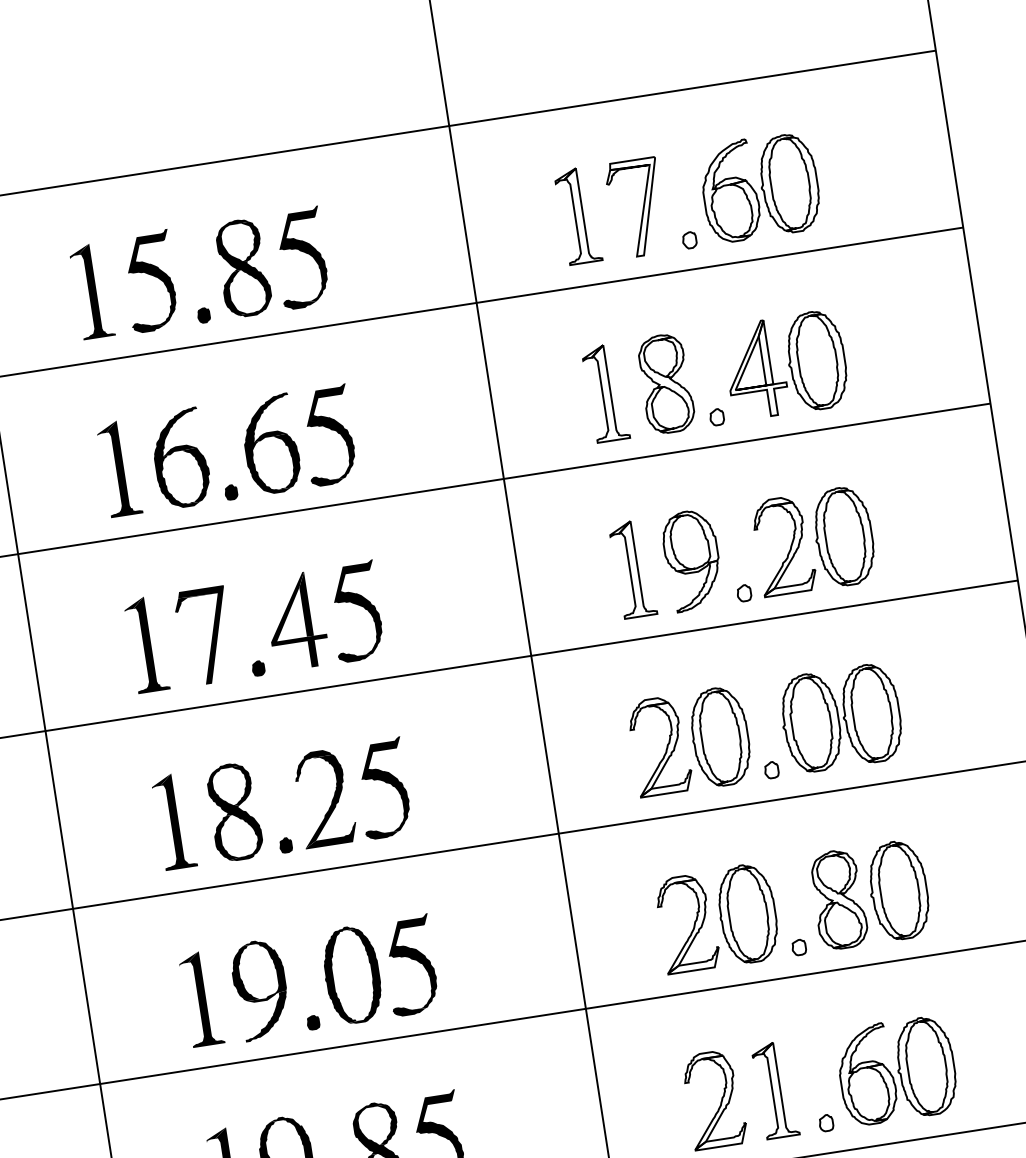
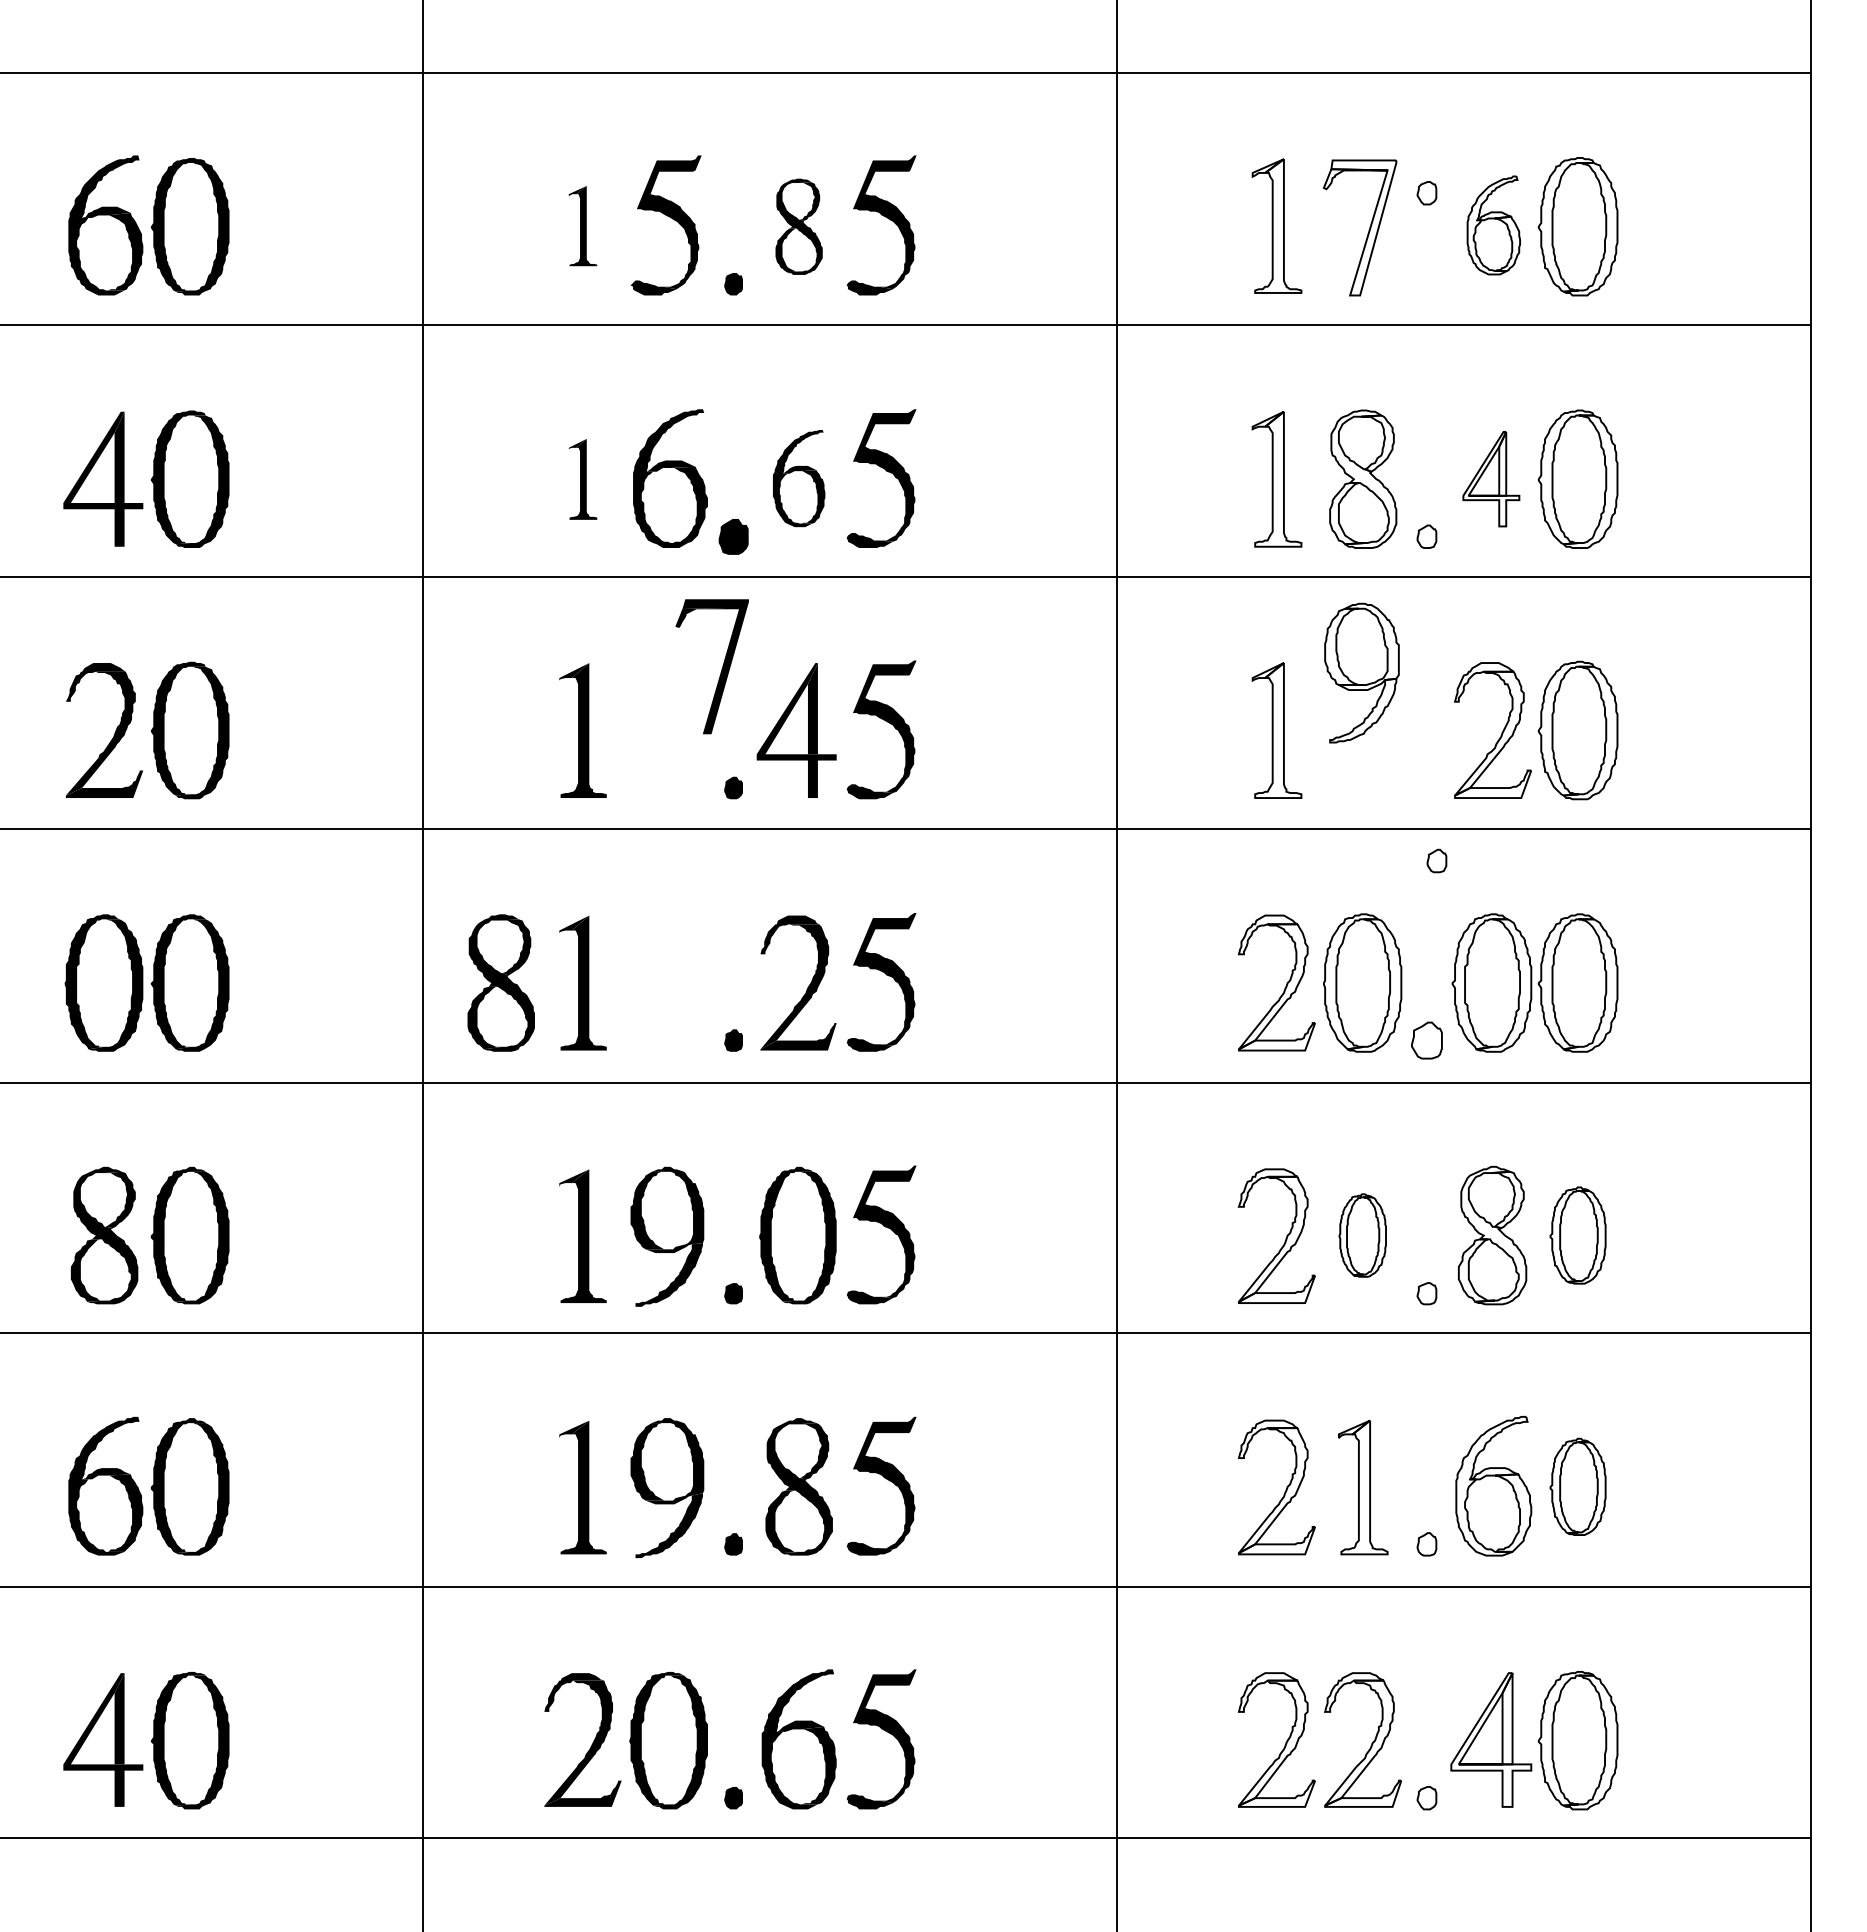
part: (729, 191) -> (1493, 225), size x0.7
part: (689, 240) -> (1426, 193), moved
part: (243, 268) -> (798, 226), size x0.7
part: (91, 290) -> (582, 225), size x0.6
part: (755, 369) -> (1491, 478), size x0.7
part: (270, 444) -> (798, 478), size x0.7
part: (119, 468) -> (582, 479), size x0.6
part: (231, 492) -> (733, 536), size x1.6
part: (692, 560) -> (1361, 672), moved
part: (743, 592) -> (1436, 860), moved
part: (211, 636) -> (721, 668), moved
part: (771, 770) -> (1426, 1040), size x1.6
part: (234, 811) -> (500, 982), moved
part: (898, 890) -> (1577, 1235), size x0.7
part: (747, 913) -> (1362, 1235), size x0.6
part: (925, 1066) -> (1577, 1486), size x0.7

